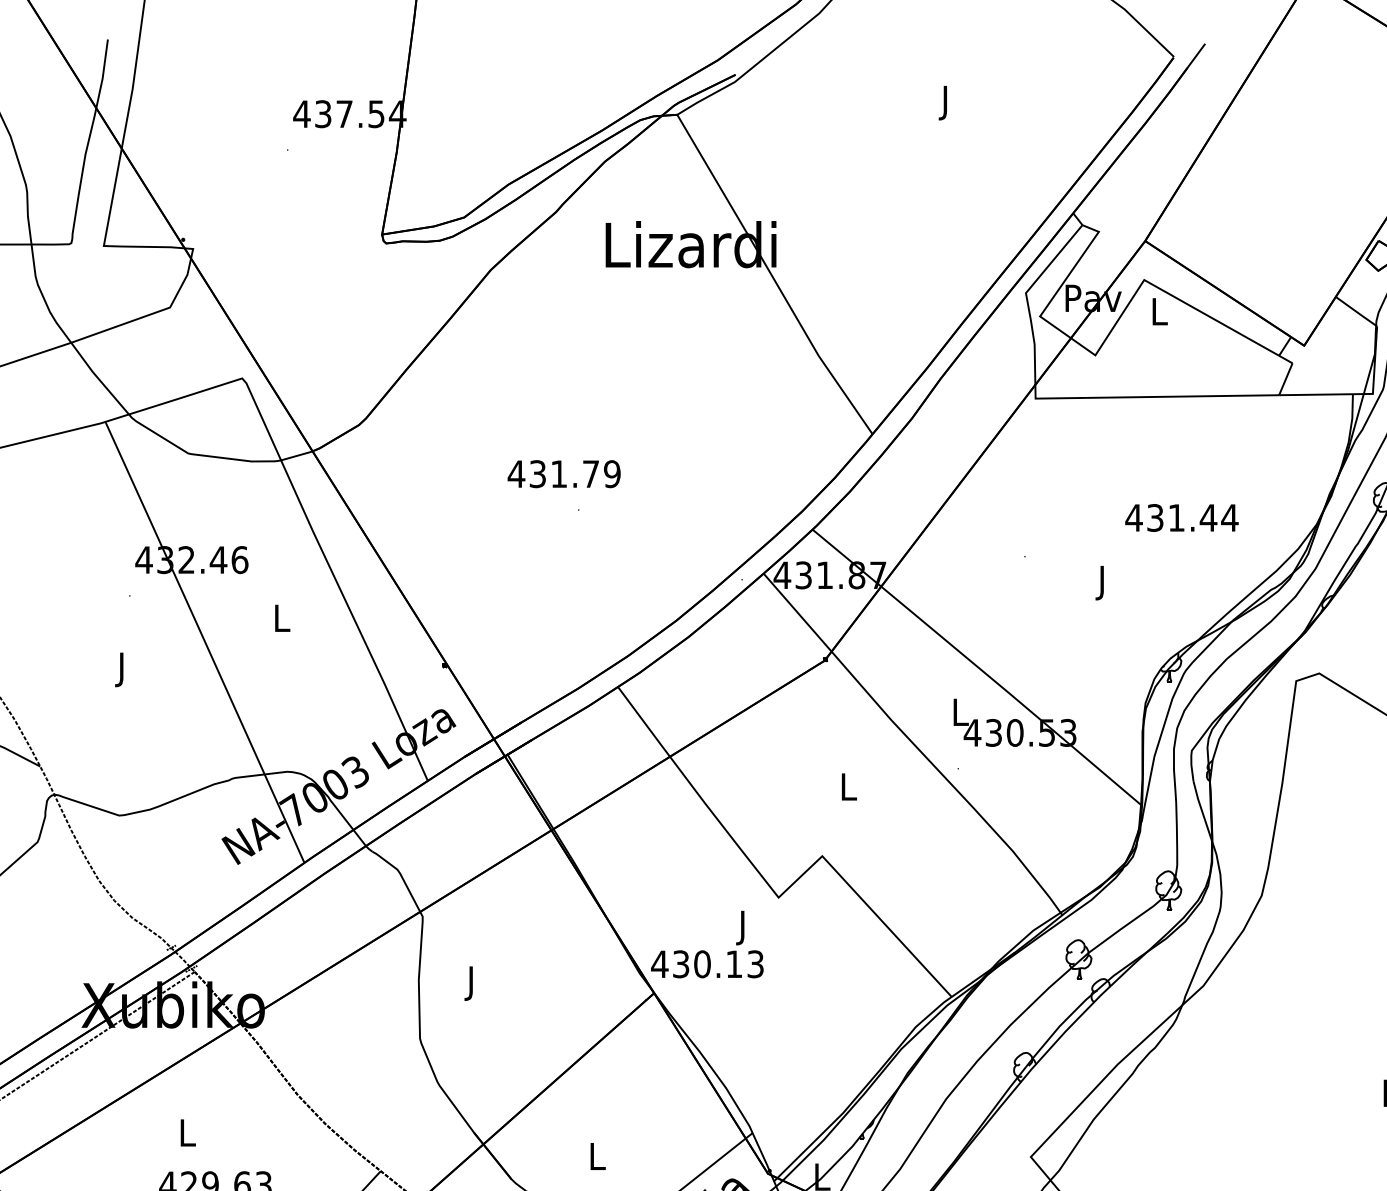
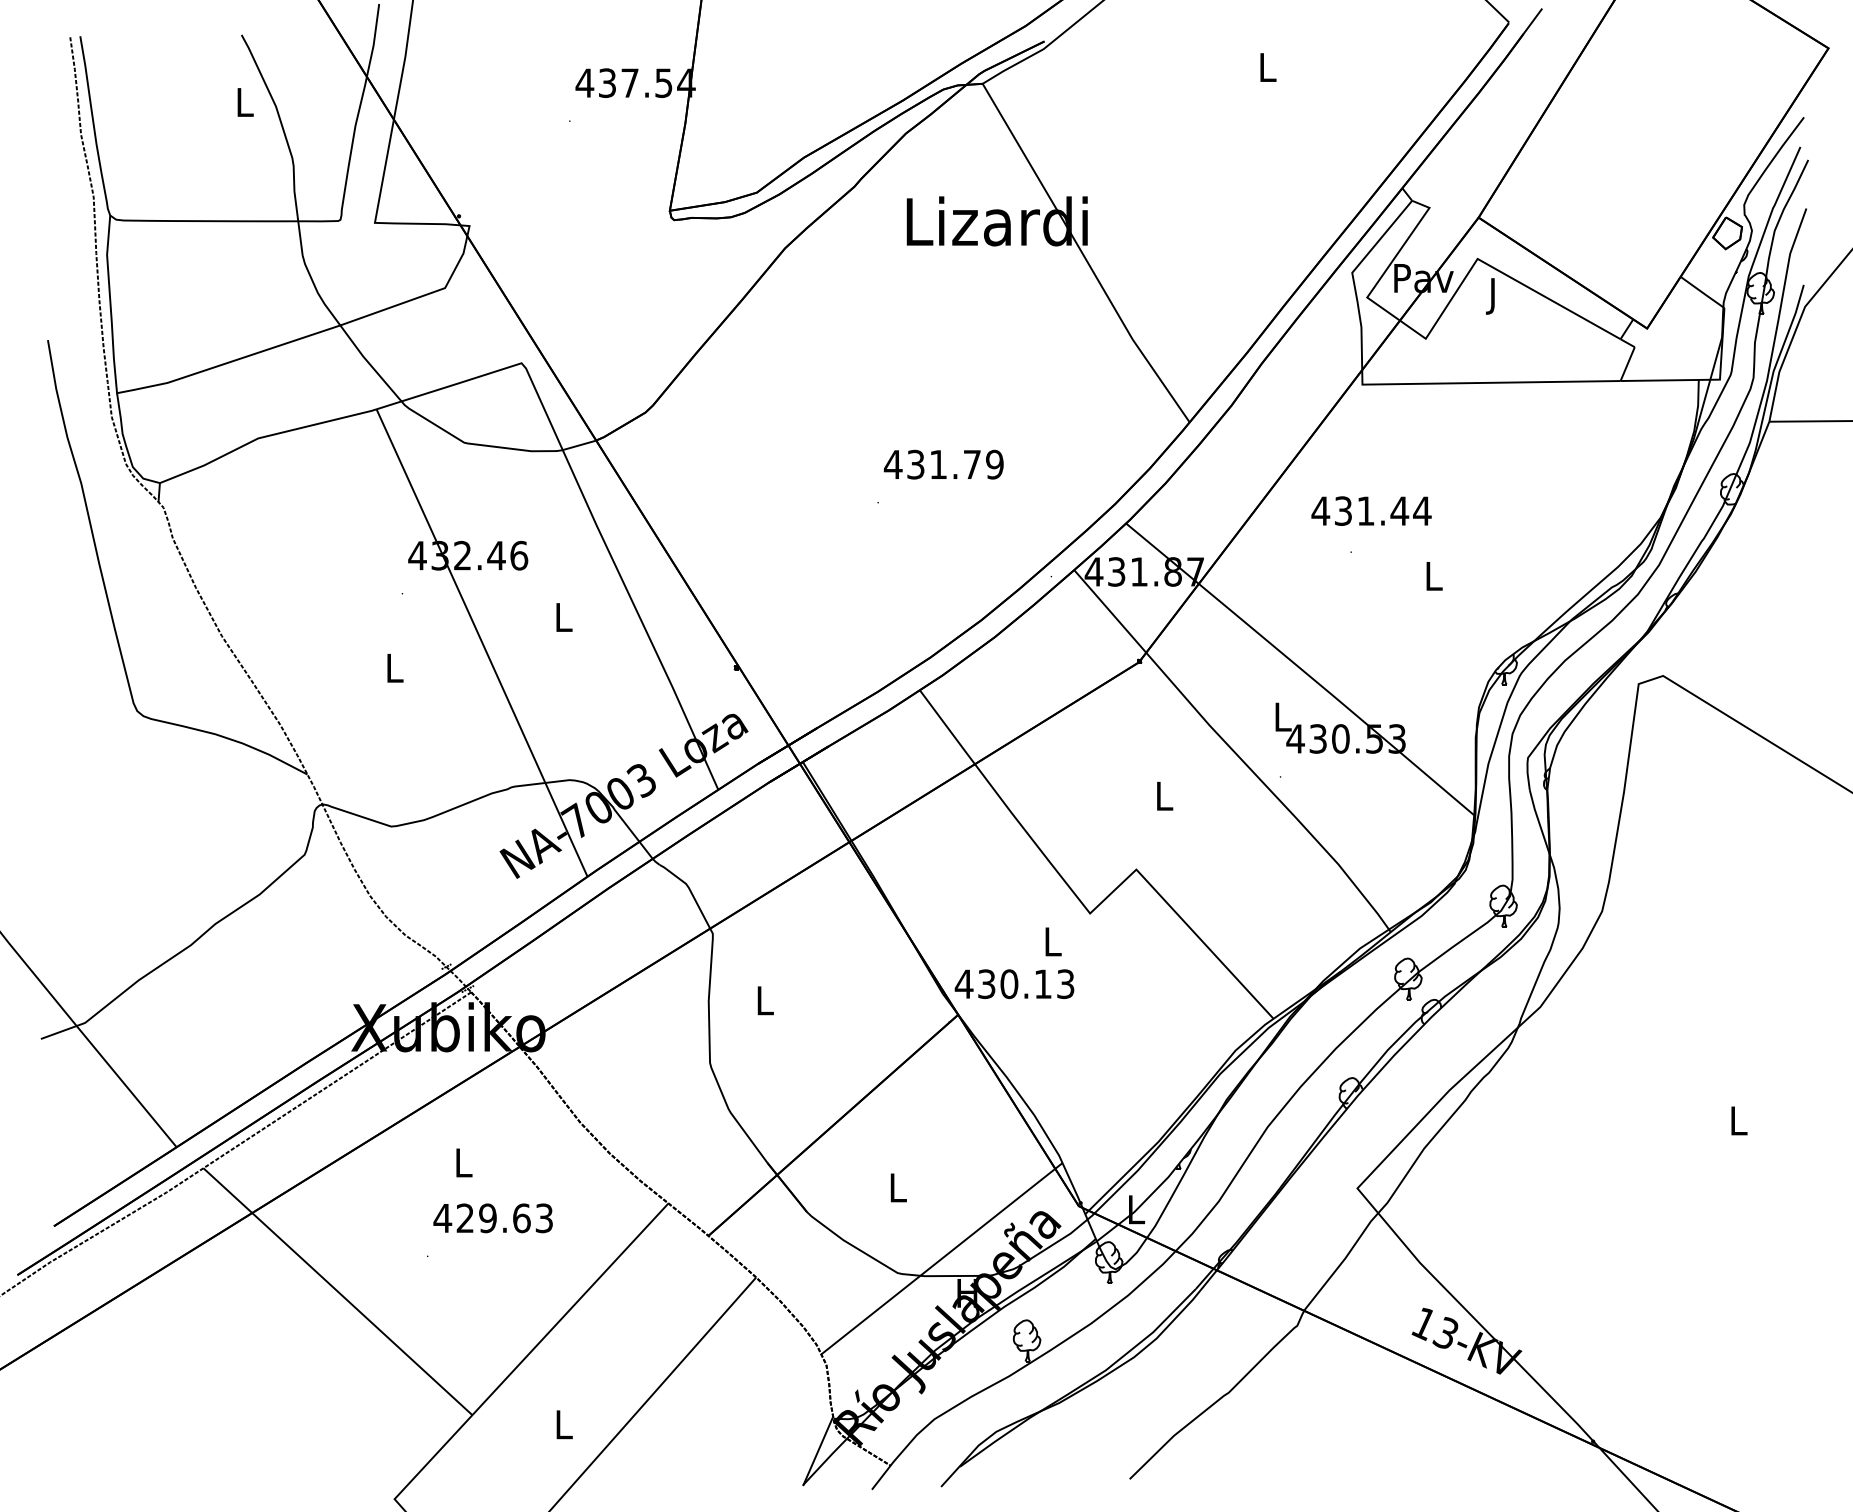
text: (946, 103) -> (1267, 71), J -> L
text: (1160, 315) -> (1494, 296), L -> J
text: (563, 473) -> (943, 464), moved
text: (1181, 517) -> (1371, 510), moved
text: (1103, 583) -> (1434, 580), J -> L
text: (122, 669) -> (394, 671), J -> L
text: (744, 927) -> (1053, 945), J -> L
text: (472, 983) -> (765, 1004), J -> L

